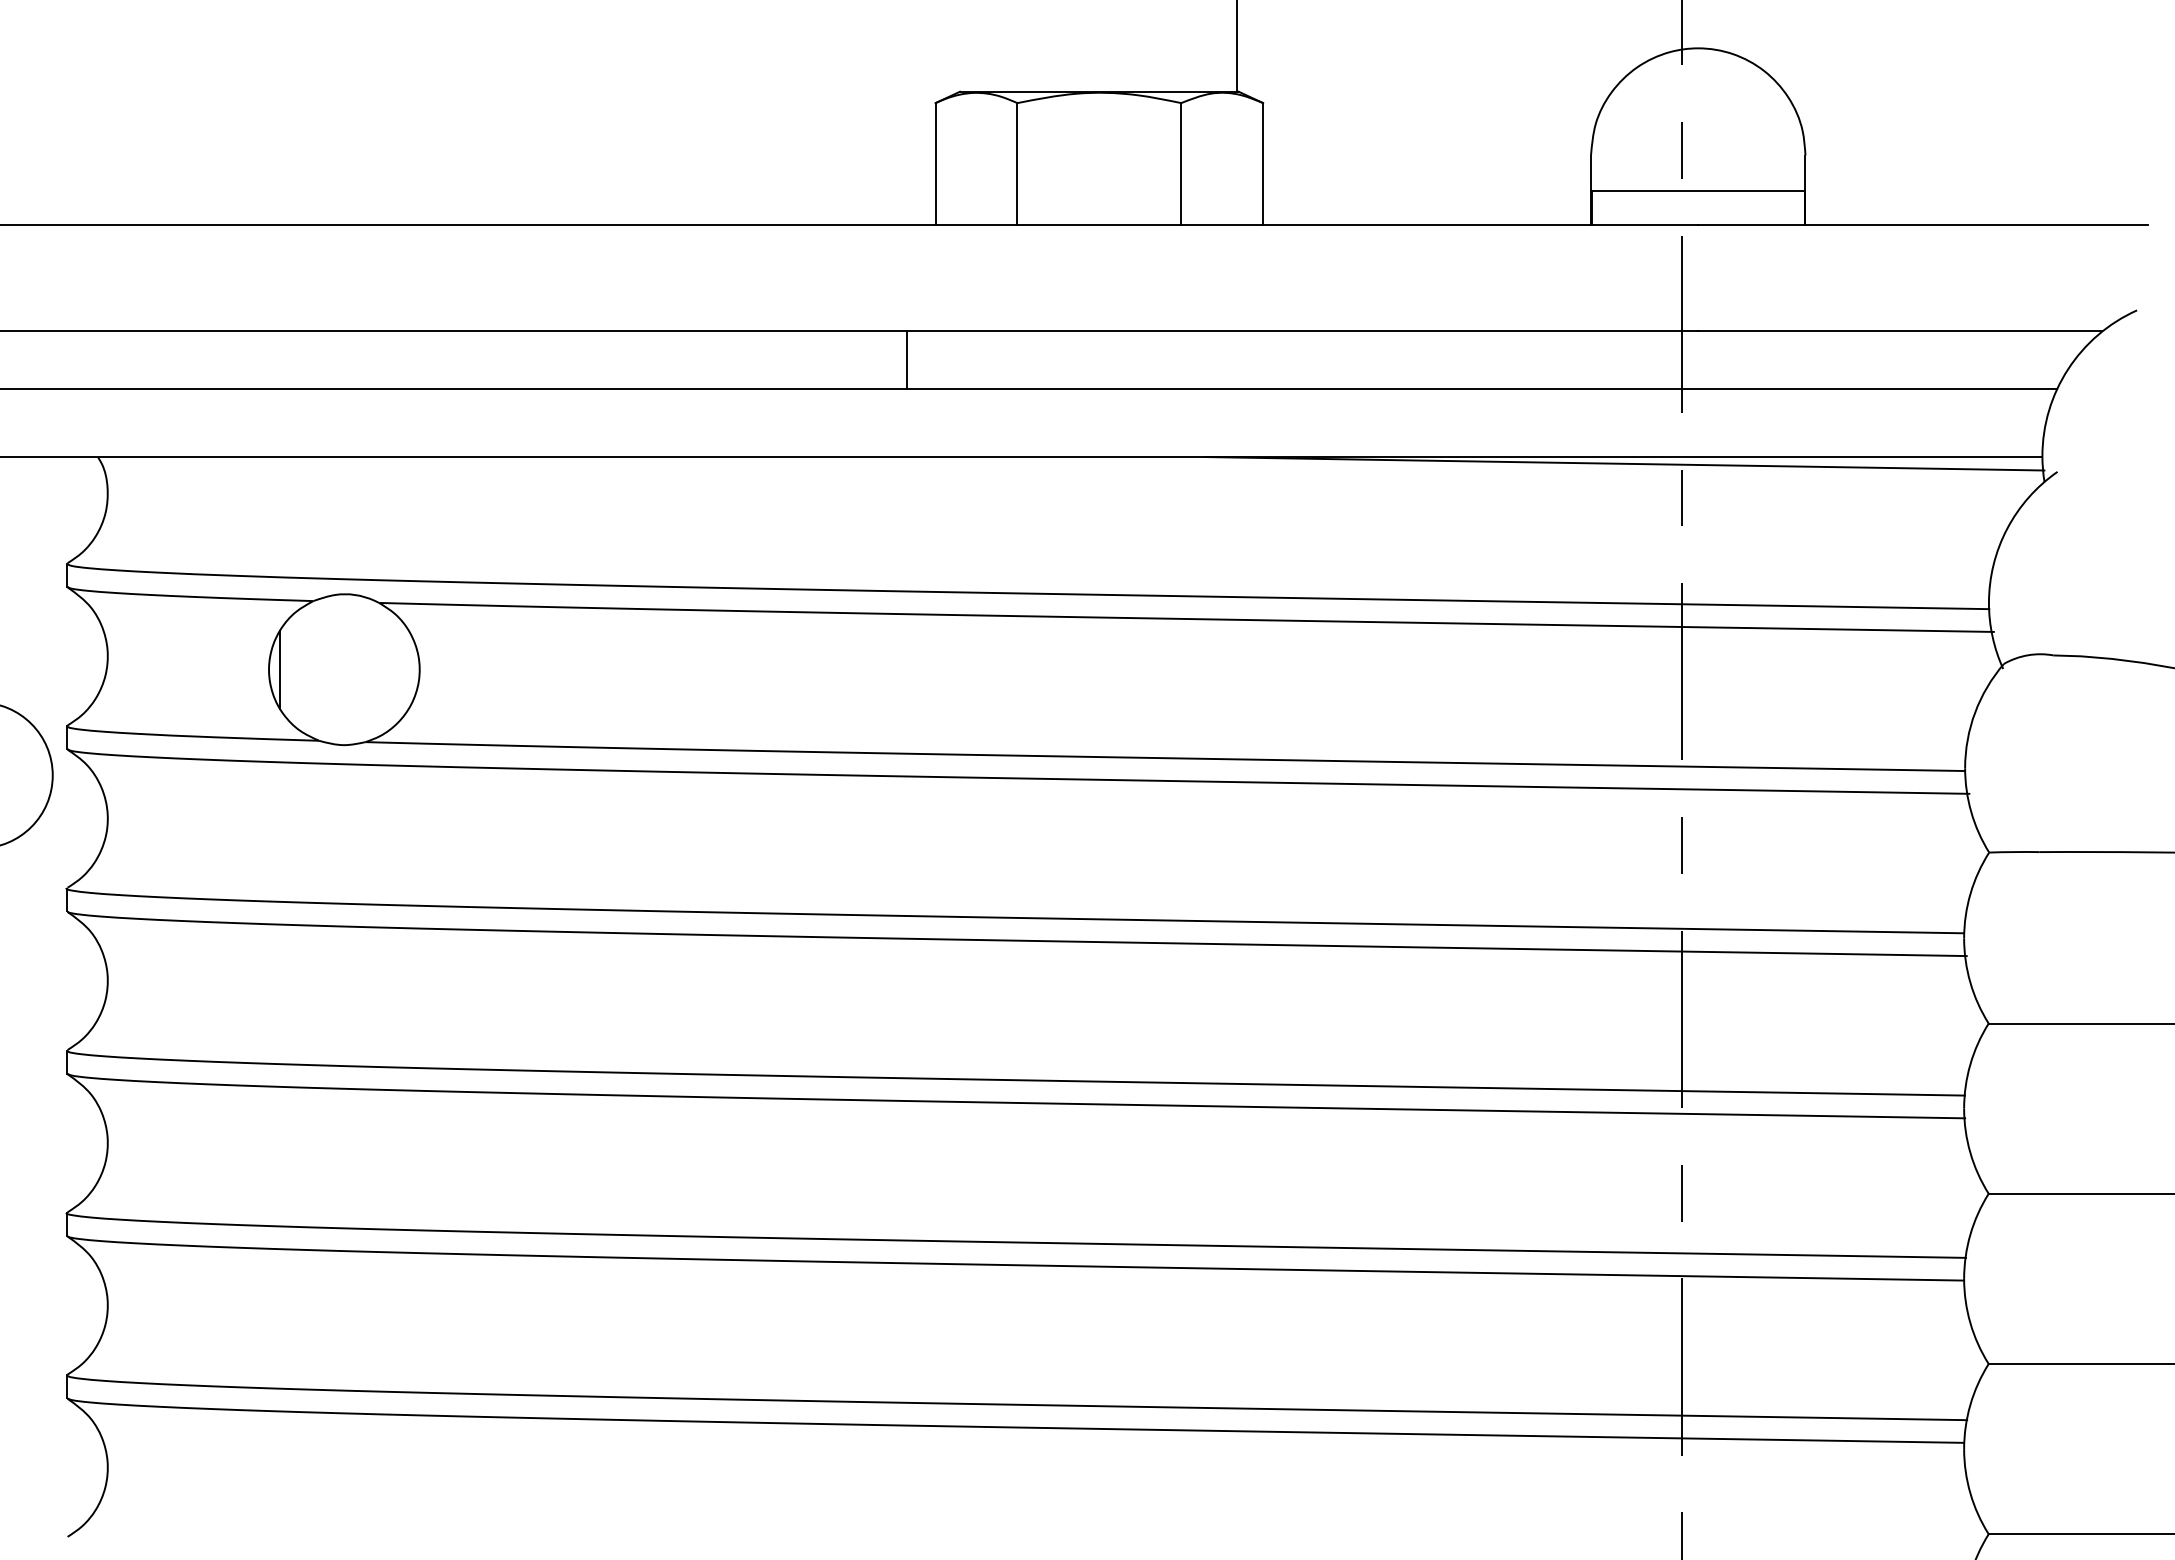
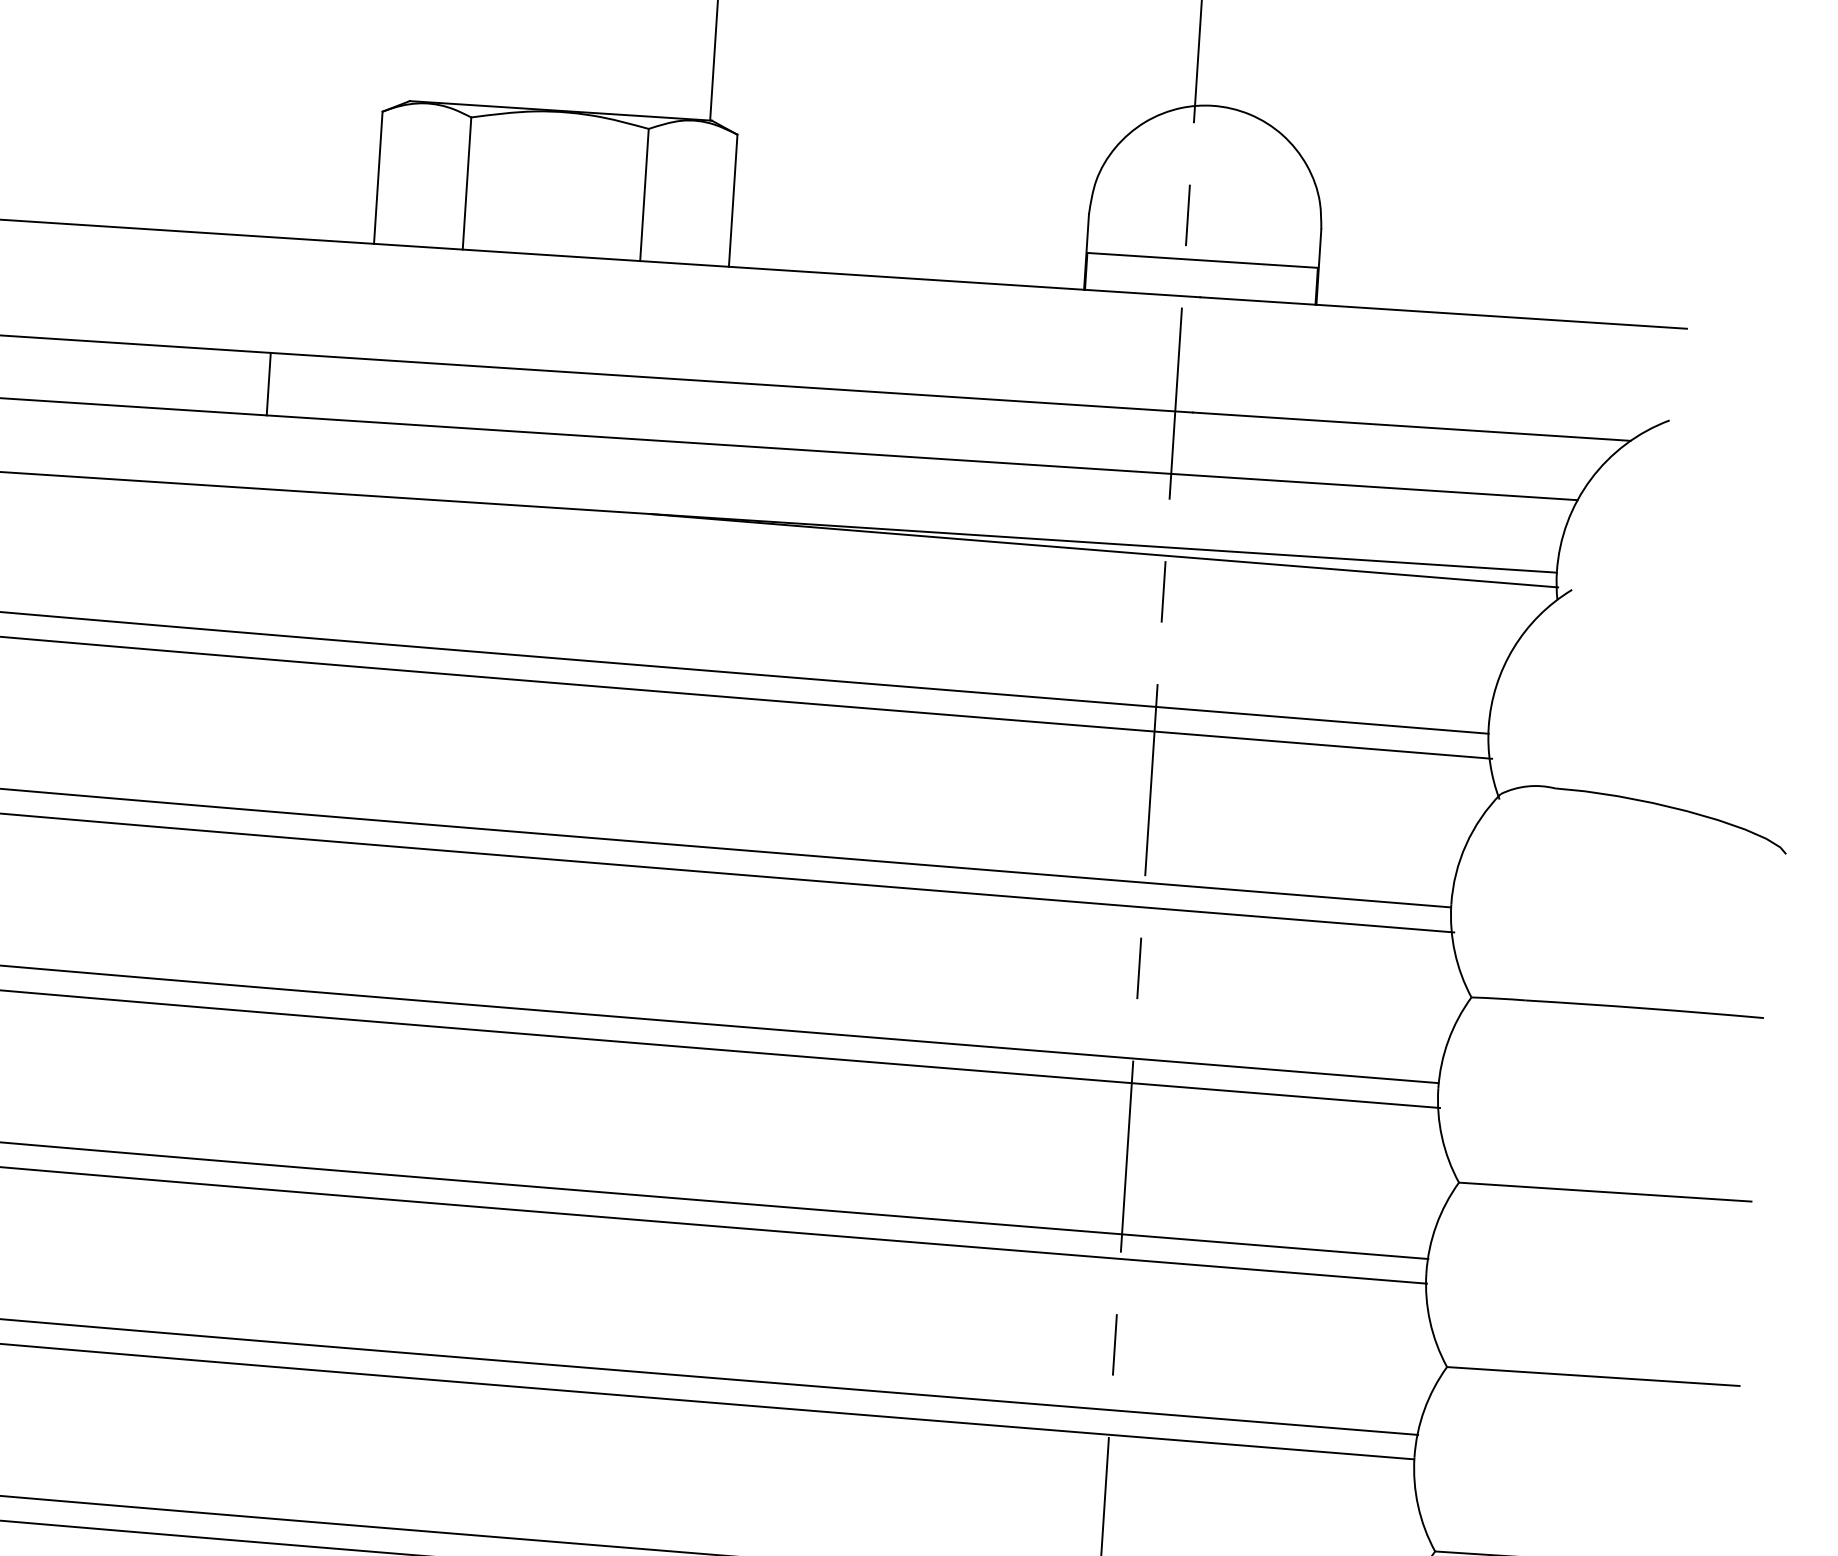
line: (907, 360) -> (269, 384), moved

